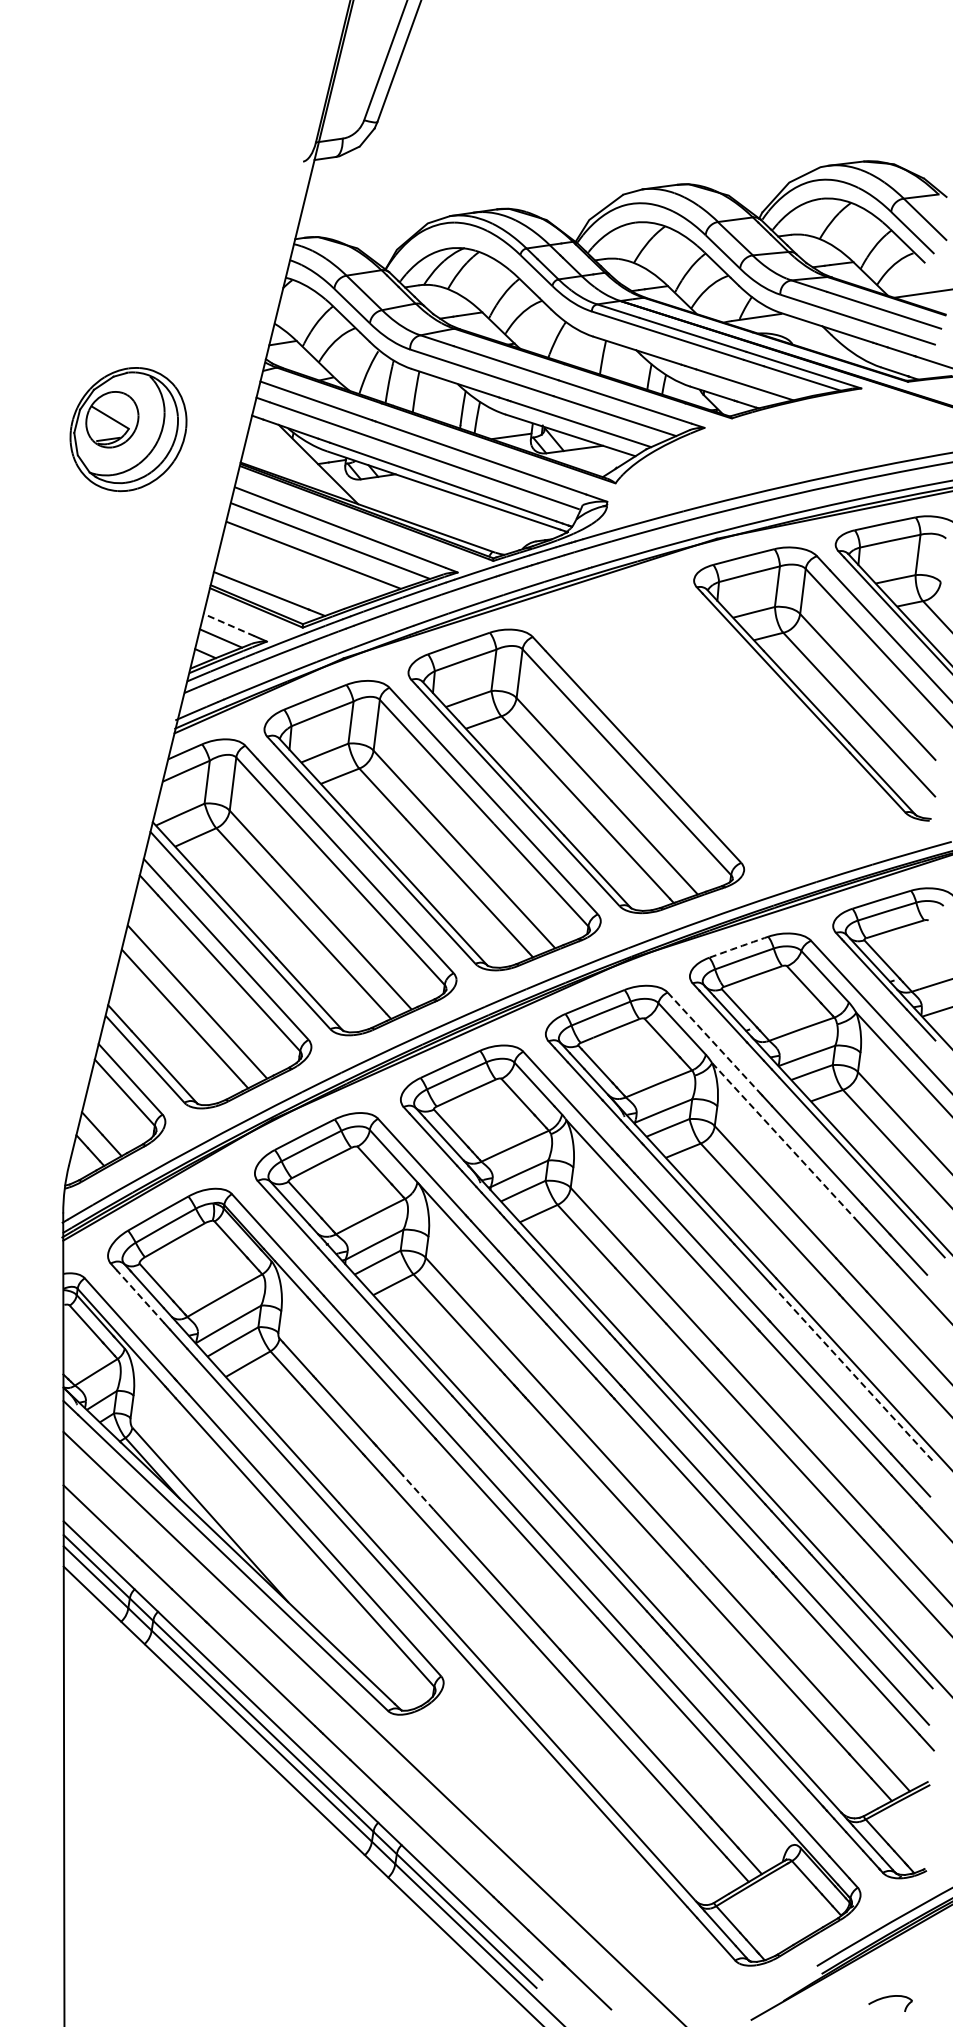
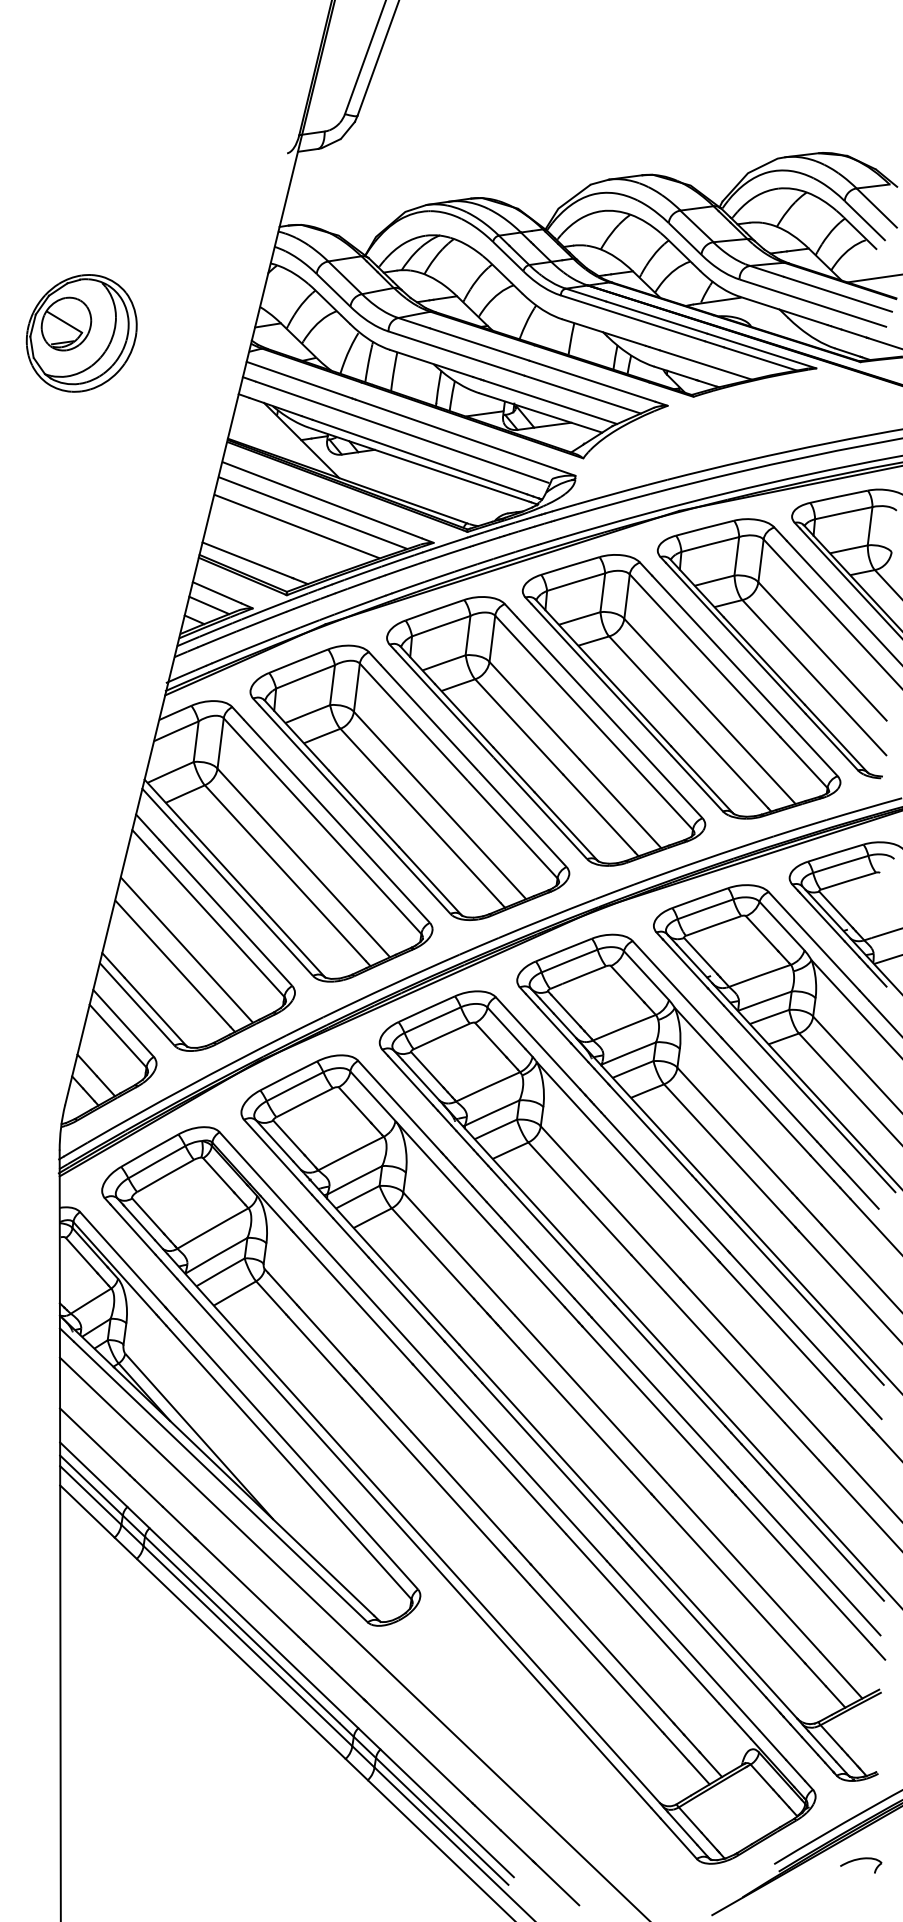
part: (128, 429) -> (81, 333), moved
line: (229, 625) -> (217, 593), dashed -> solid
part: (718, 724) -> (680, 686), added
arc: (738, 947) -> (699, 898), dashed -> solid
line: (714, 1043) -> (677, 989), dashed -> solid
line: (783, 1140) -> (742, 1081), dashed -> solid
line: (140, 1296) -> (132, 1229), dashed -> solid
line: (852, 1372) -> (807, 1301), dashed -> solid
line: (417, 1491) -> (395, 1414), dashed -> solid
part: (890, 2003) -> (861, 1865), moved

